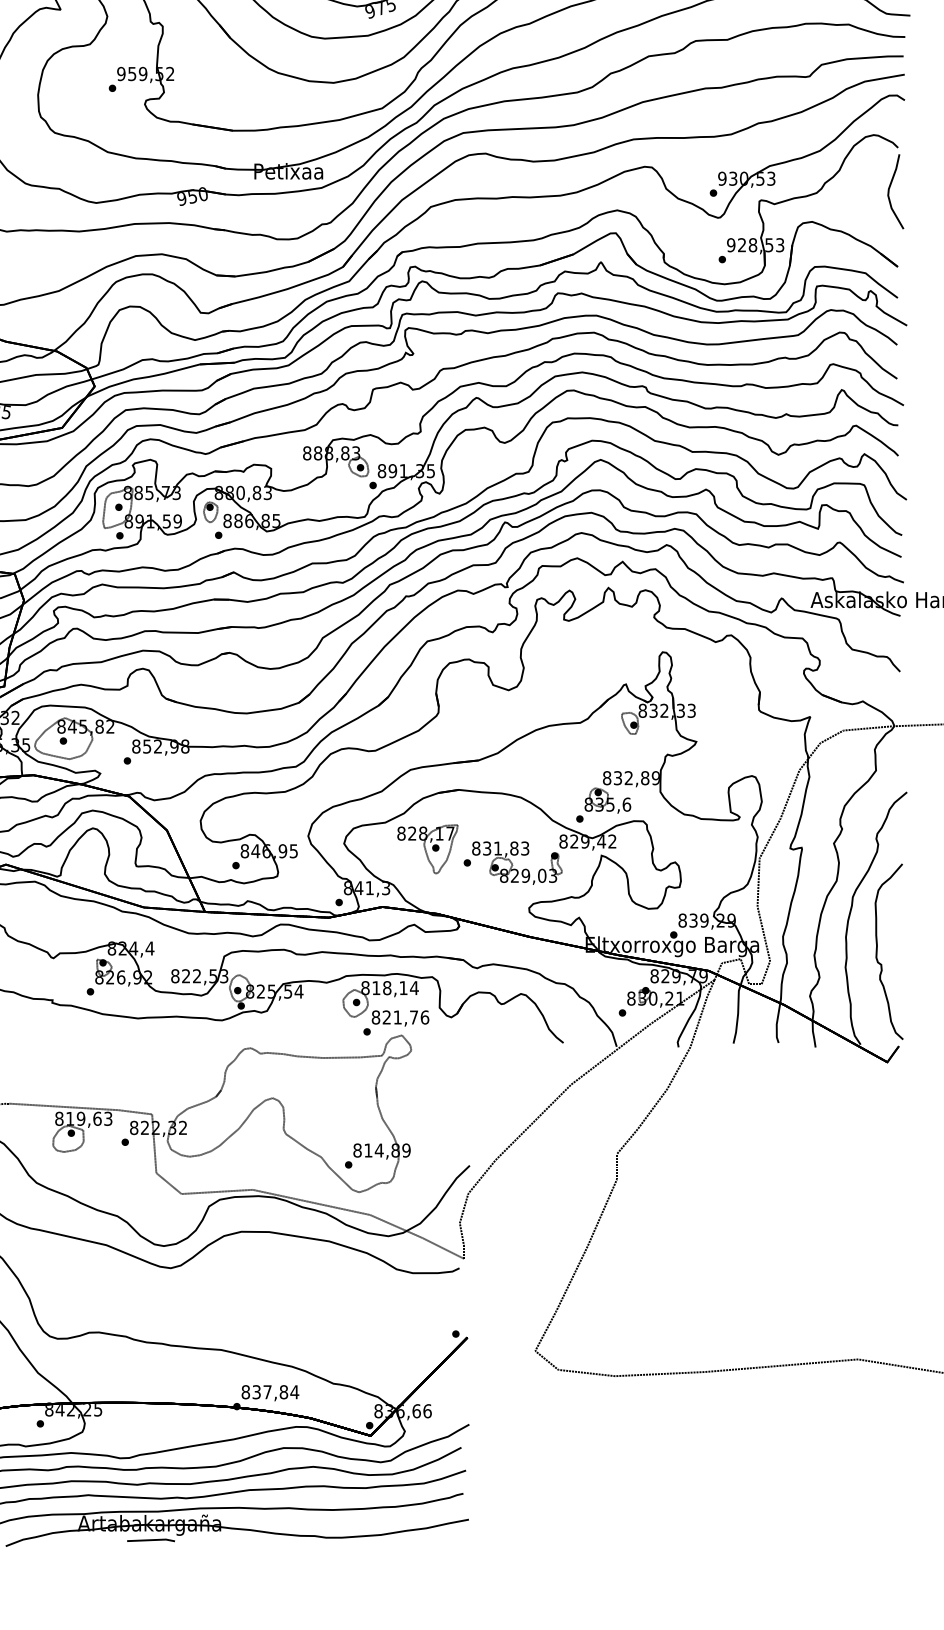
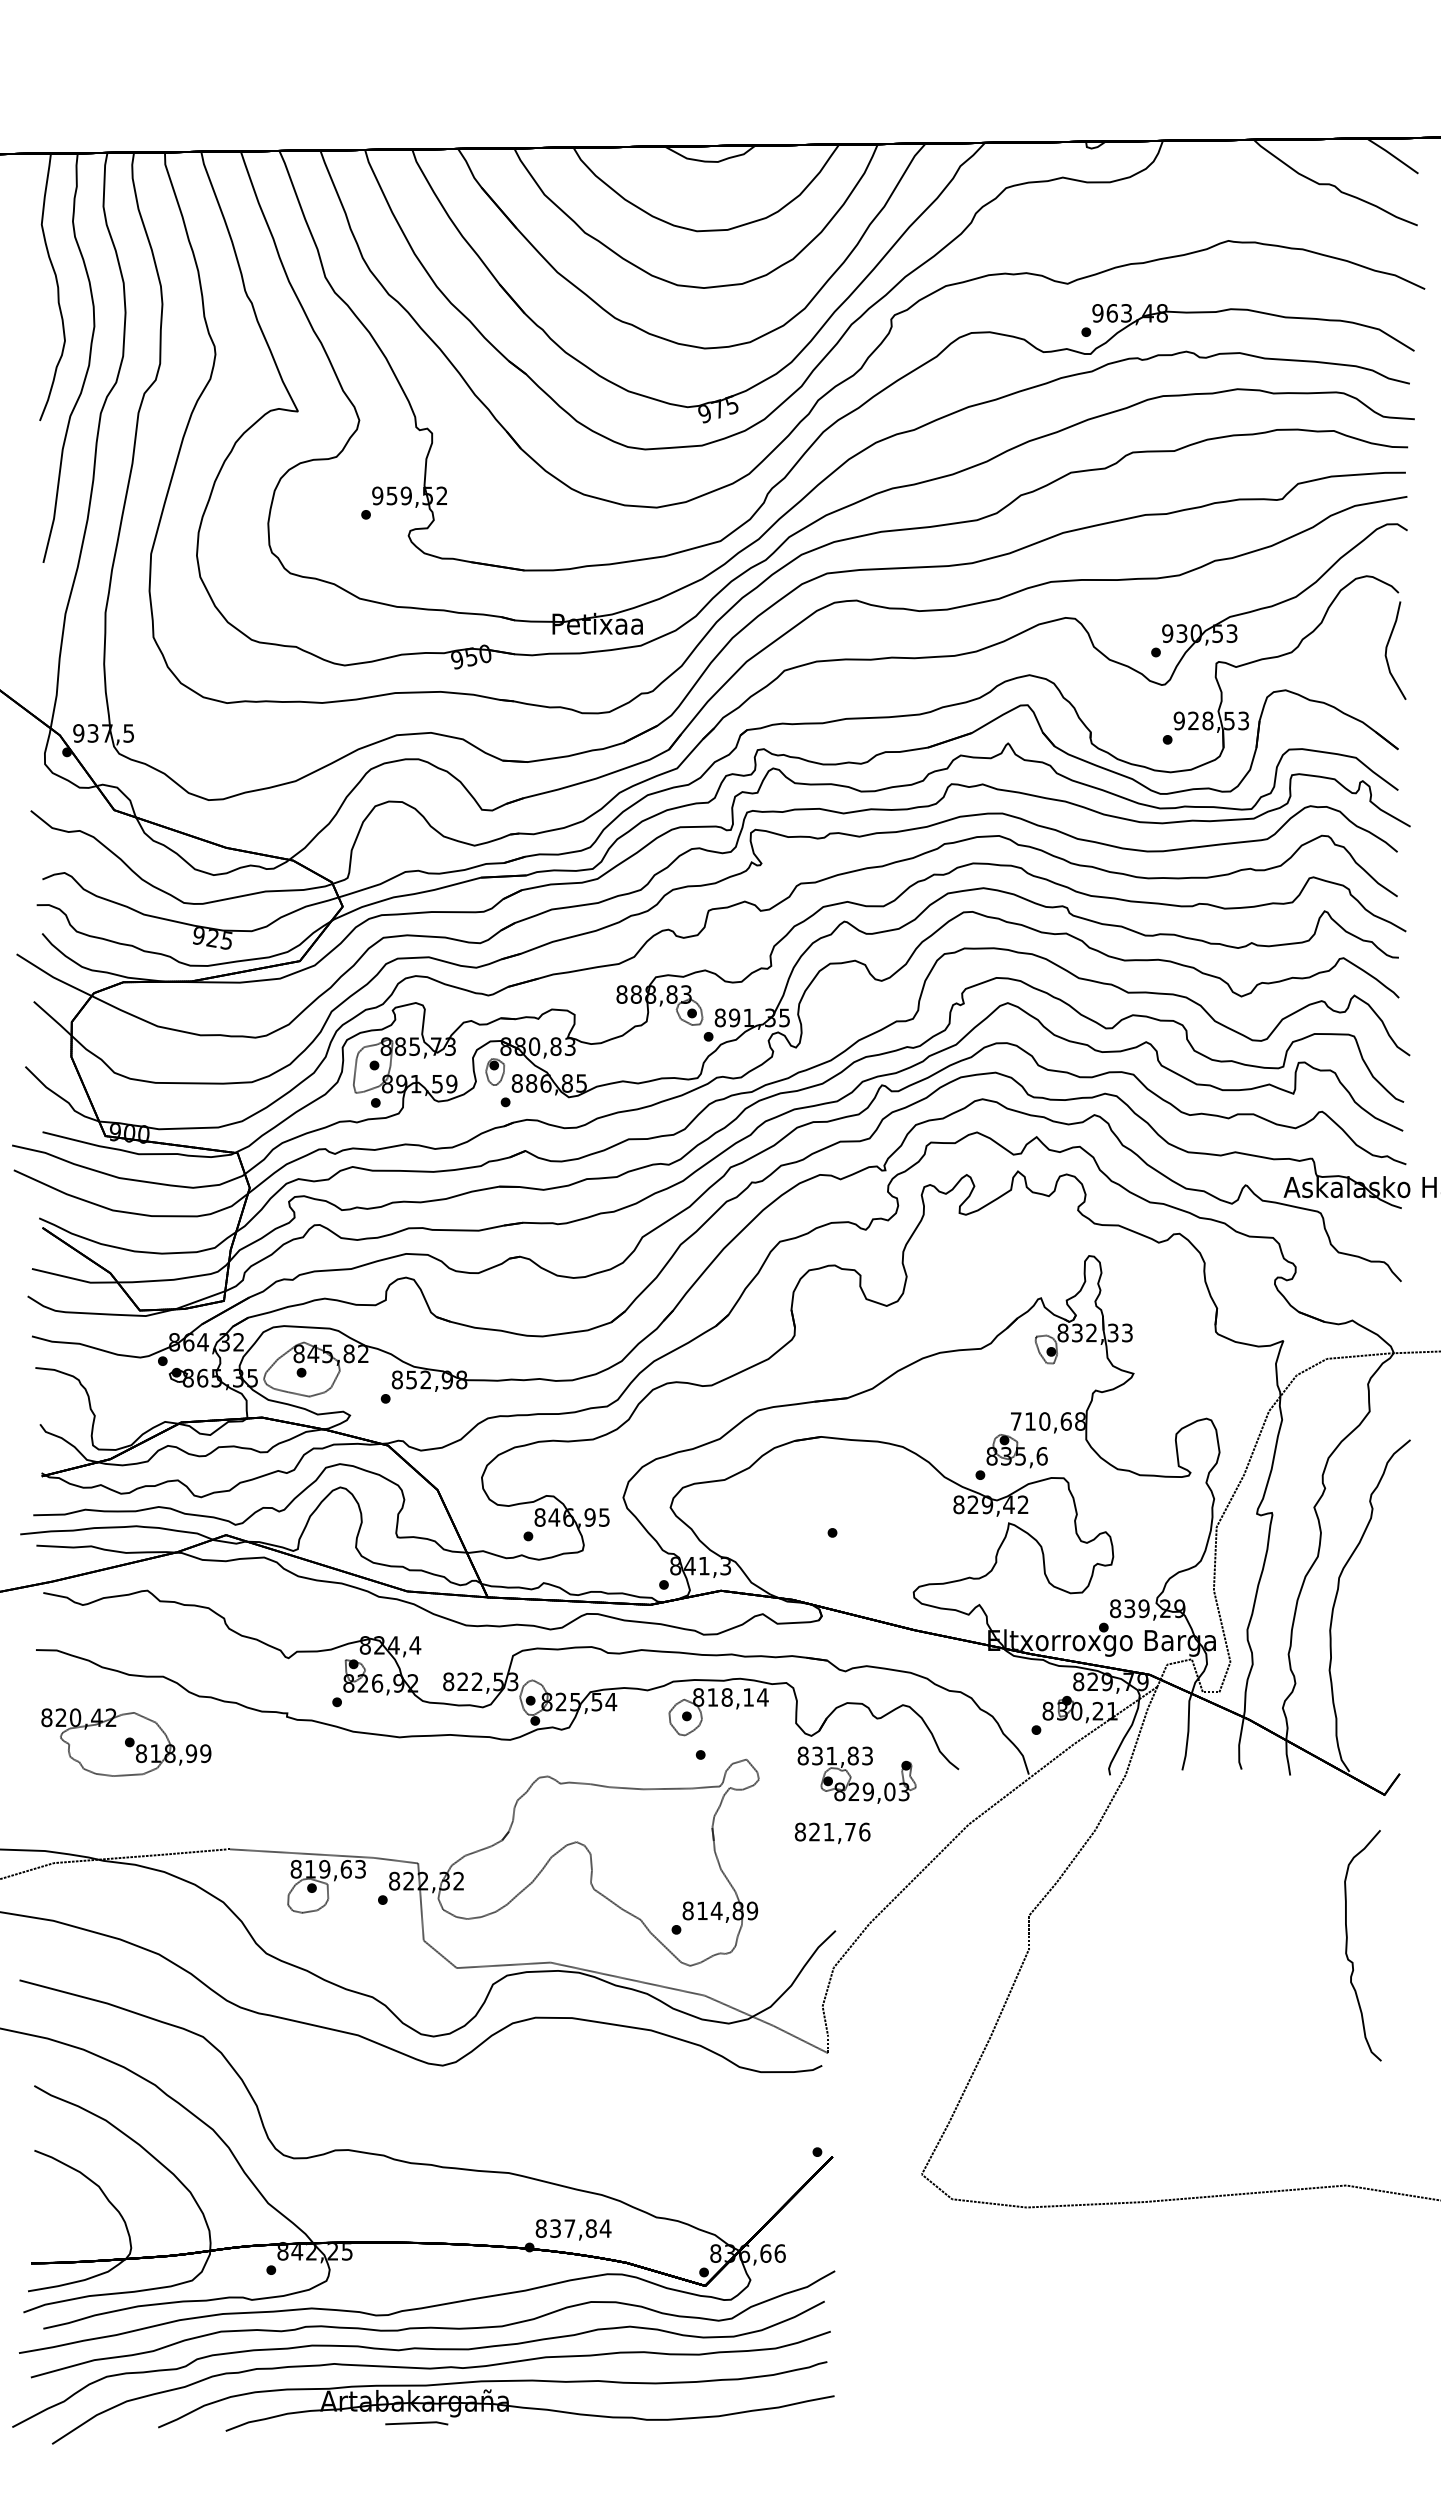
text: (630, 778) -> (1047, 1421), 832,89 -> 710,68
part: (427, 848) -> (780, 1514), removed
part: (516, 862) -> (856, 1774), moved
curve: (877, 951) -> (1347, 1945), moved
text: (400, 1018) -> (832, 1833), moved

